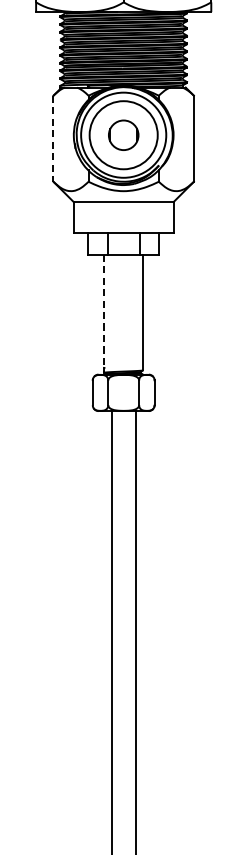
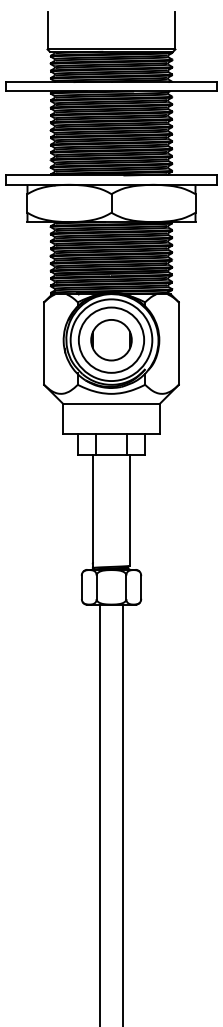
circle: (123, 135) -> (111, 340), size x1.43
line: (53, 139) -> (44, 344), dashed -> solid
line: (103, 311) -> (92, 509), dashed -> solid

